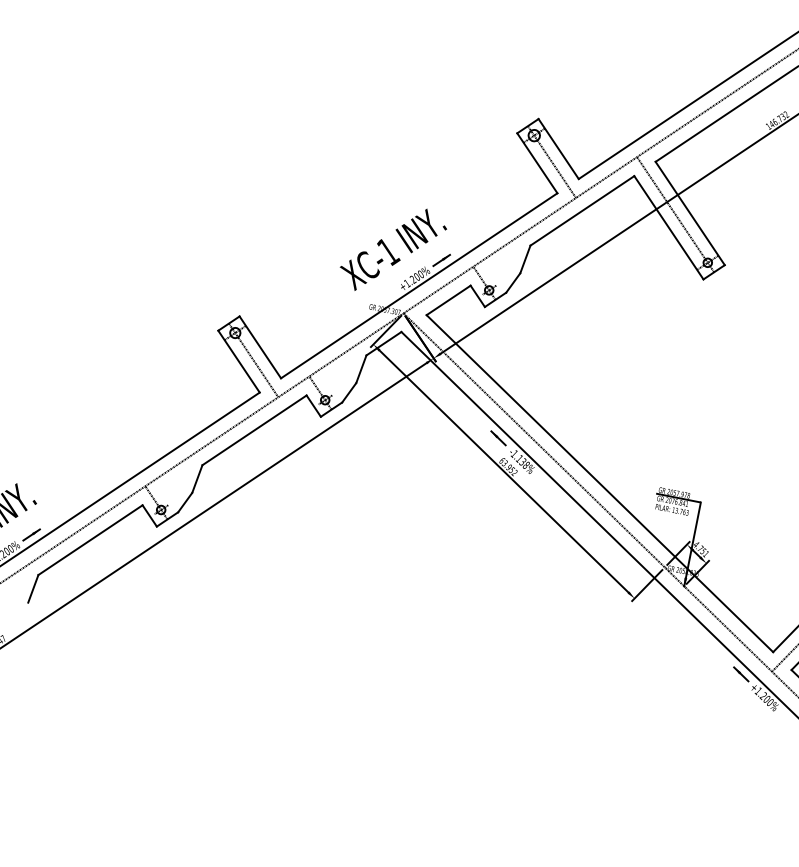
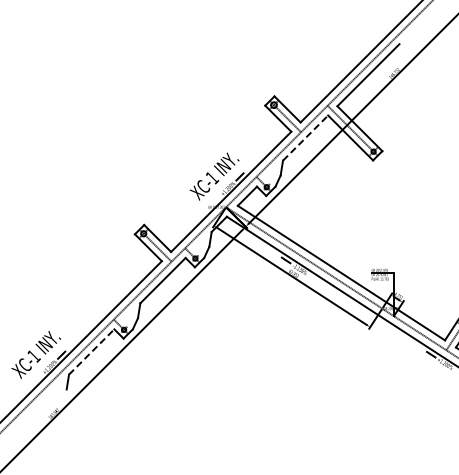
line: (582, 211) -> (305, 138), solid -> dashed
line: (92, 539) -> (92, 351), solid -> dashed

